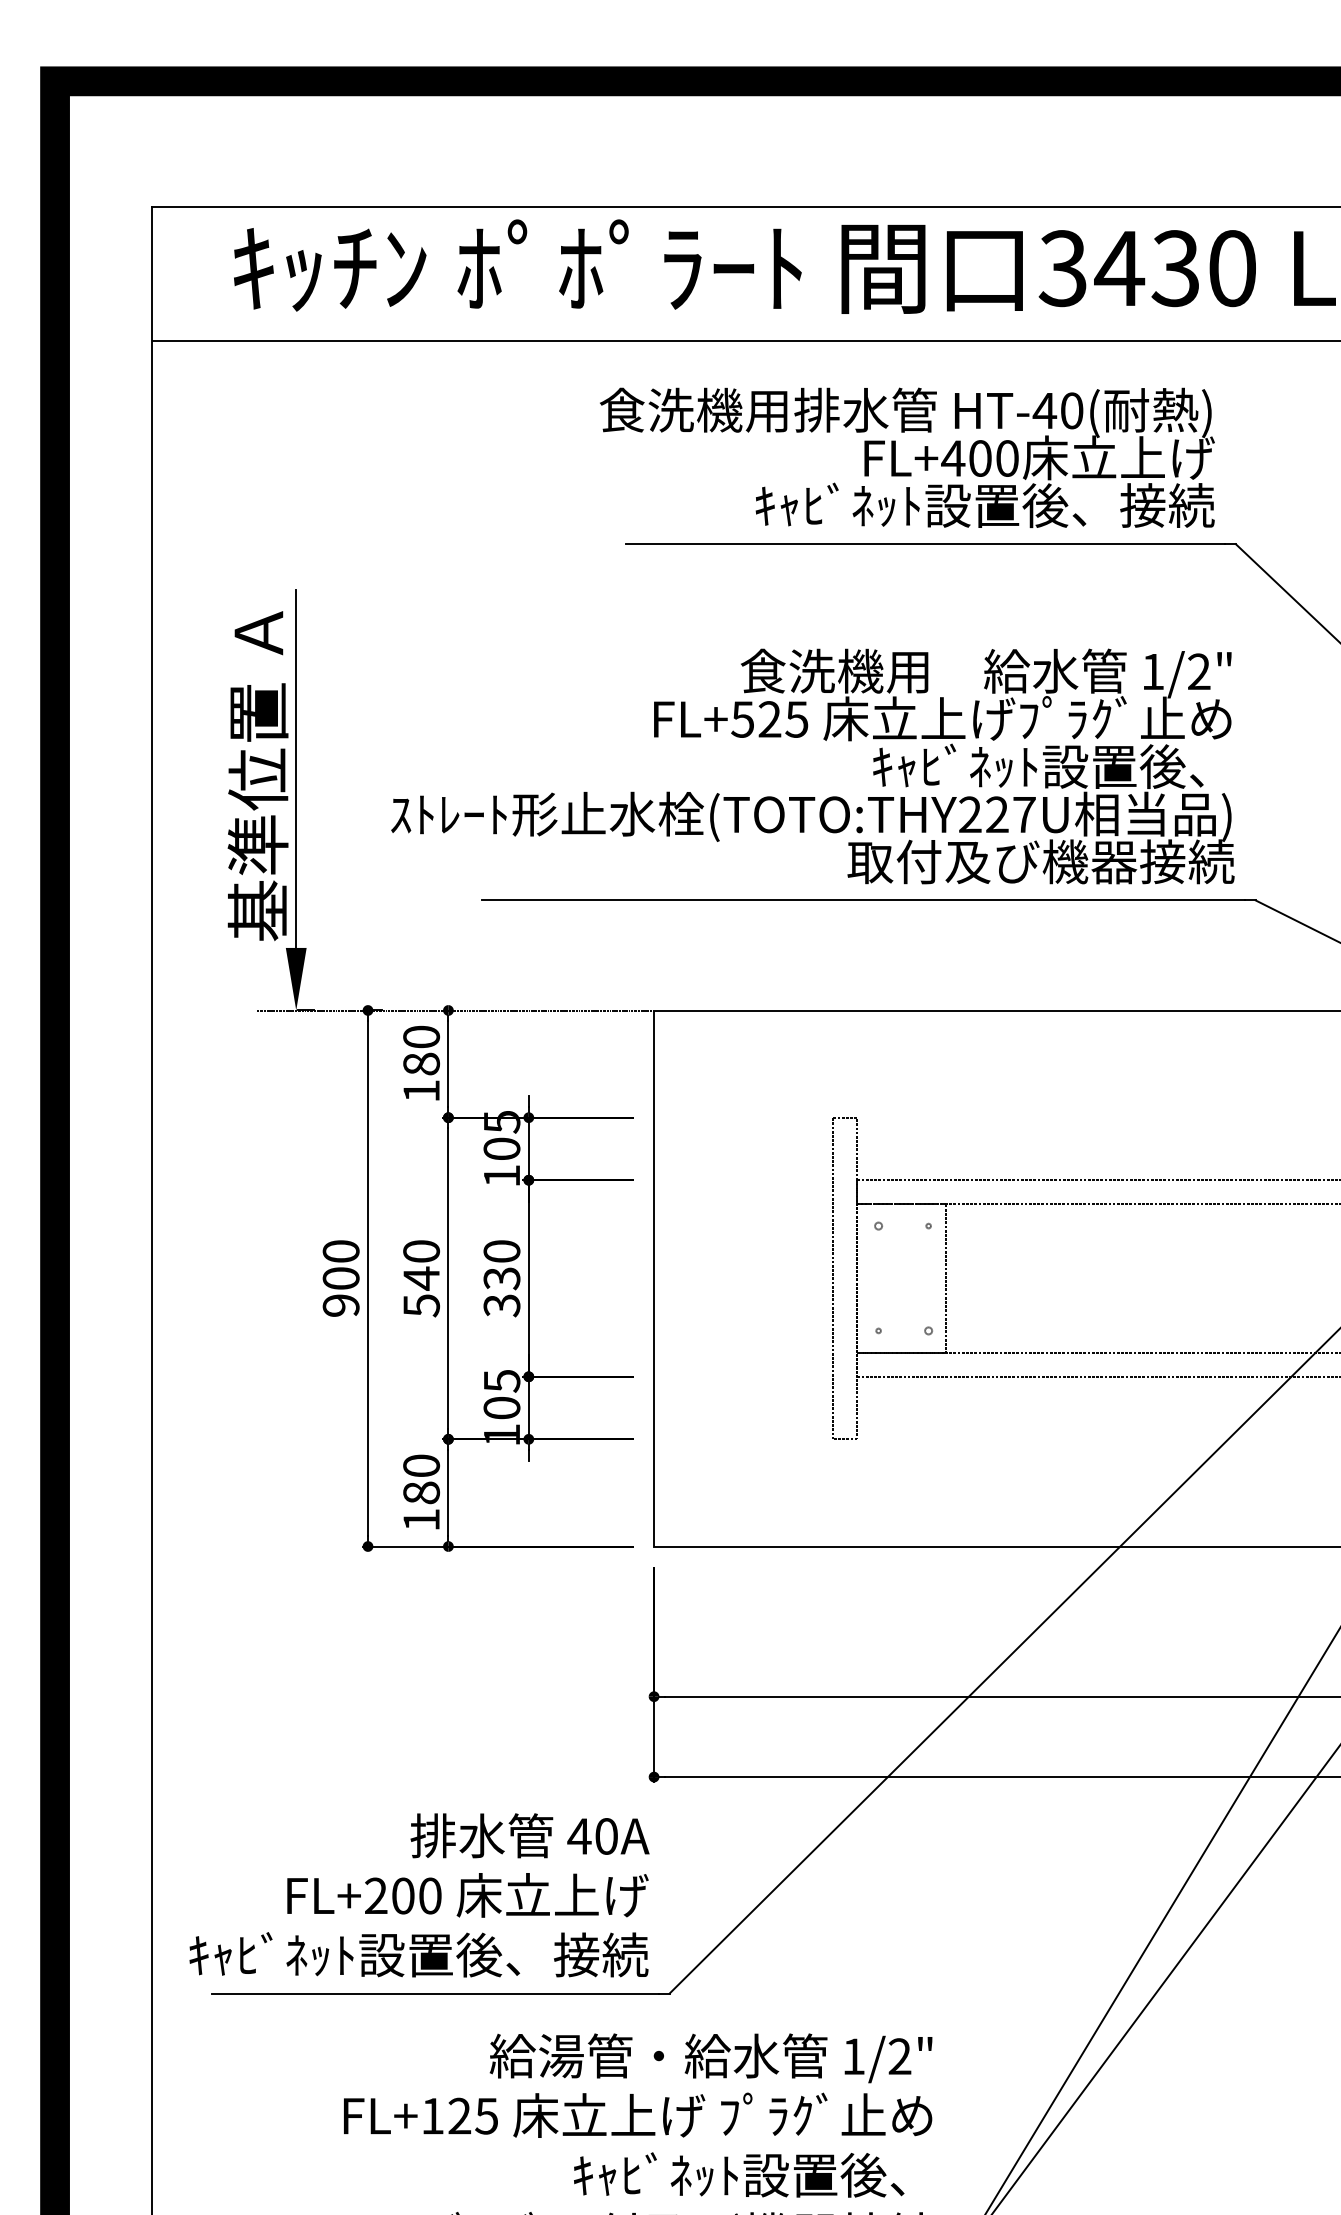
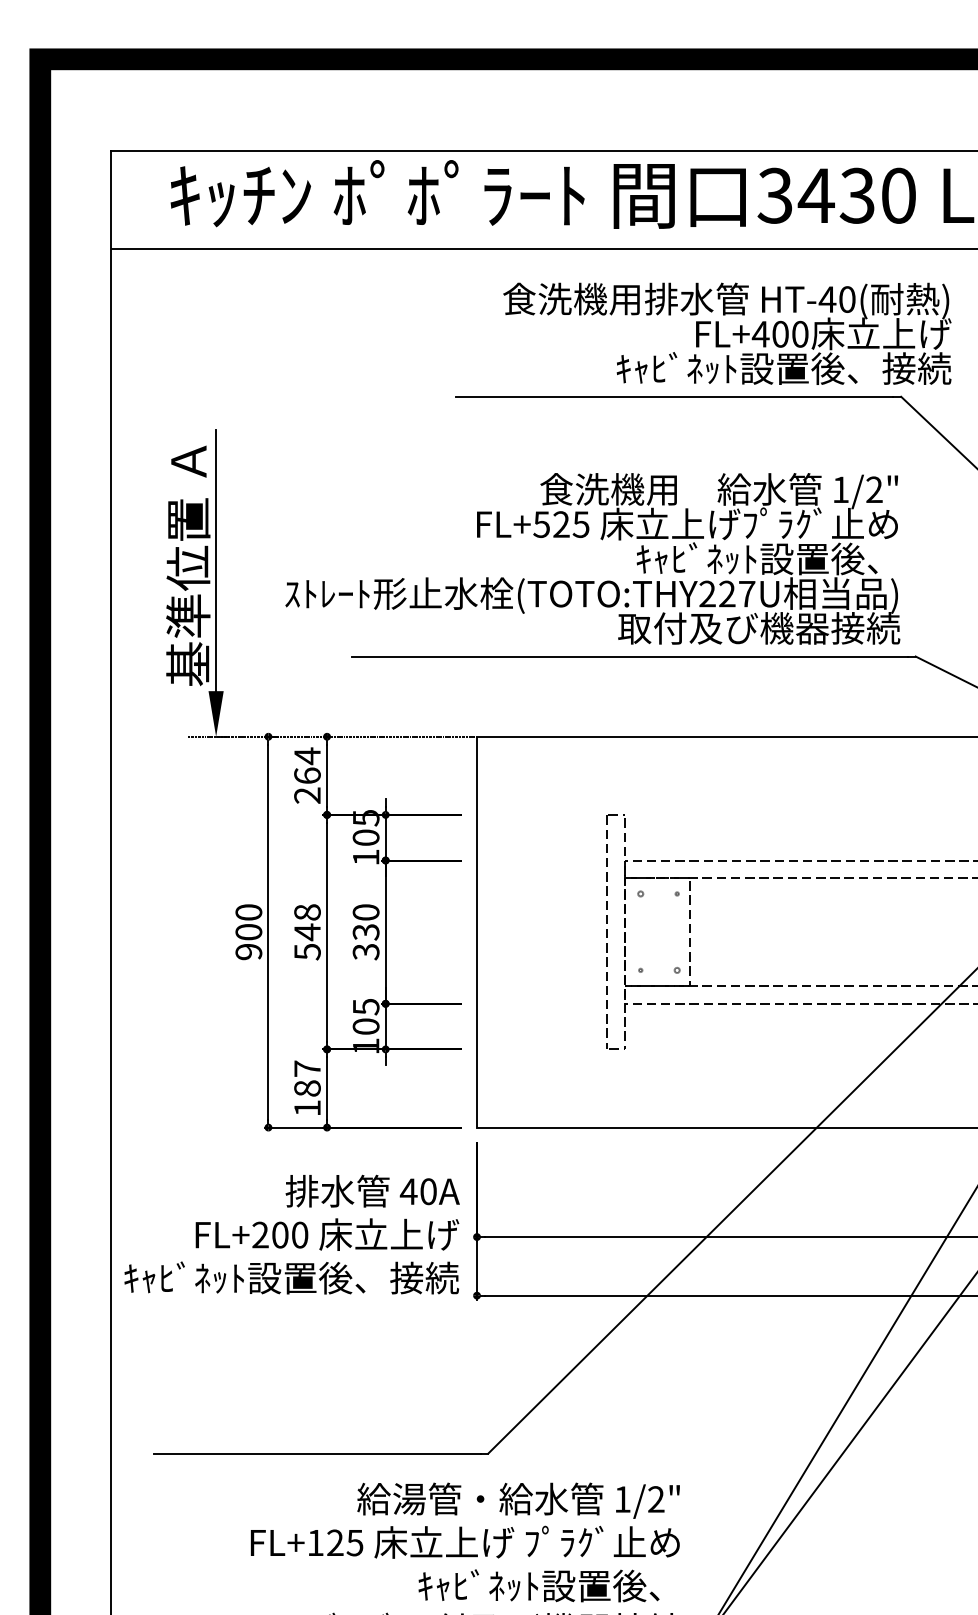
text: (907, 457) -> (727, 333), moved
text: (421, 1063) -> (307, 775), 180 -> 264
text: (421, 1251) -> (307, 912), 540 -> 548
text: (421, 1465) -> (307, 1068), 180 -> 187
text: (419, 1895) -> (292, 1234), moved

